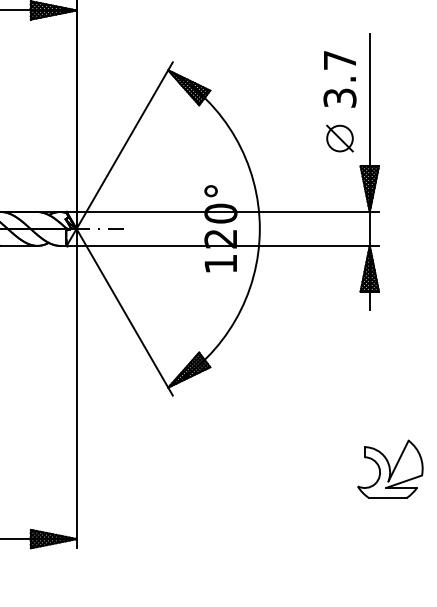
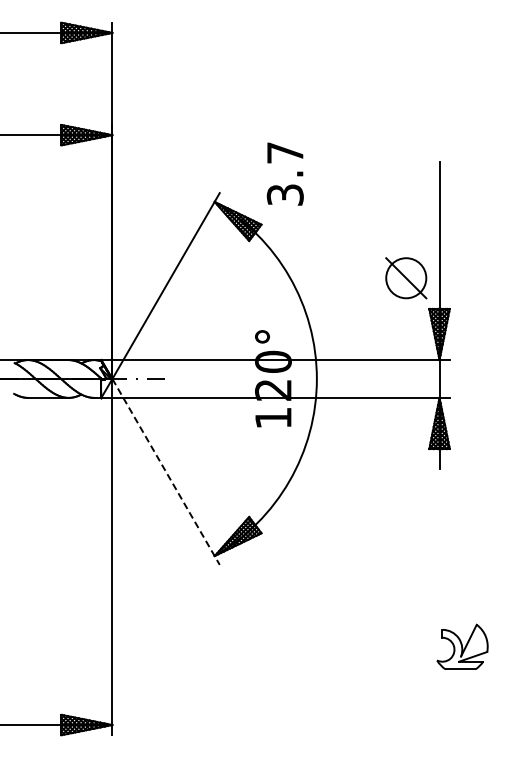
text: (339, 78) -> (284, 173), moved
part: (340, 137) -> (406, 277), size x1.4
line: (125, 312) -> (166, 472), solid -> dashed
part: (390, 468) -> (462, 646), size x0.7

